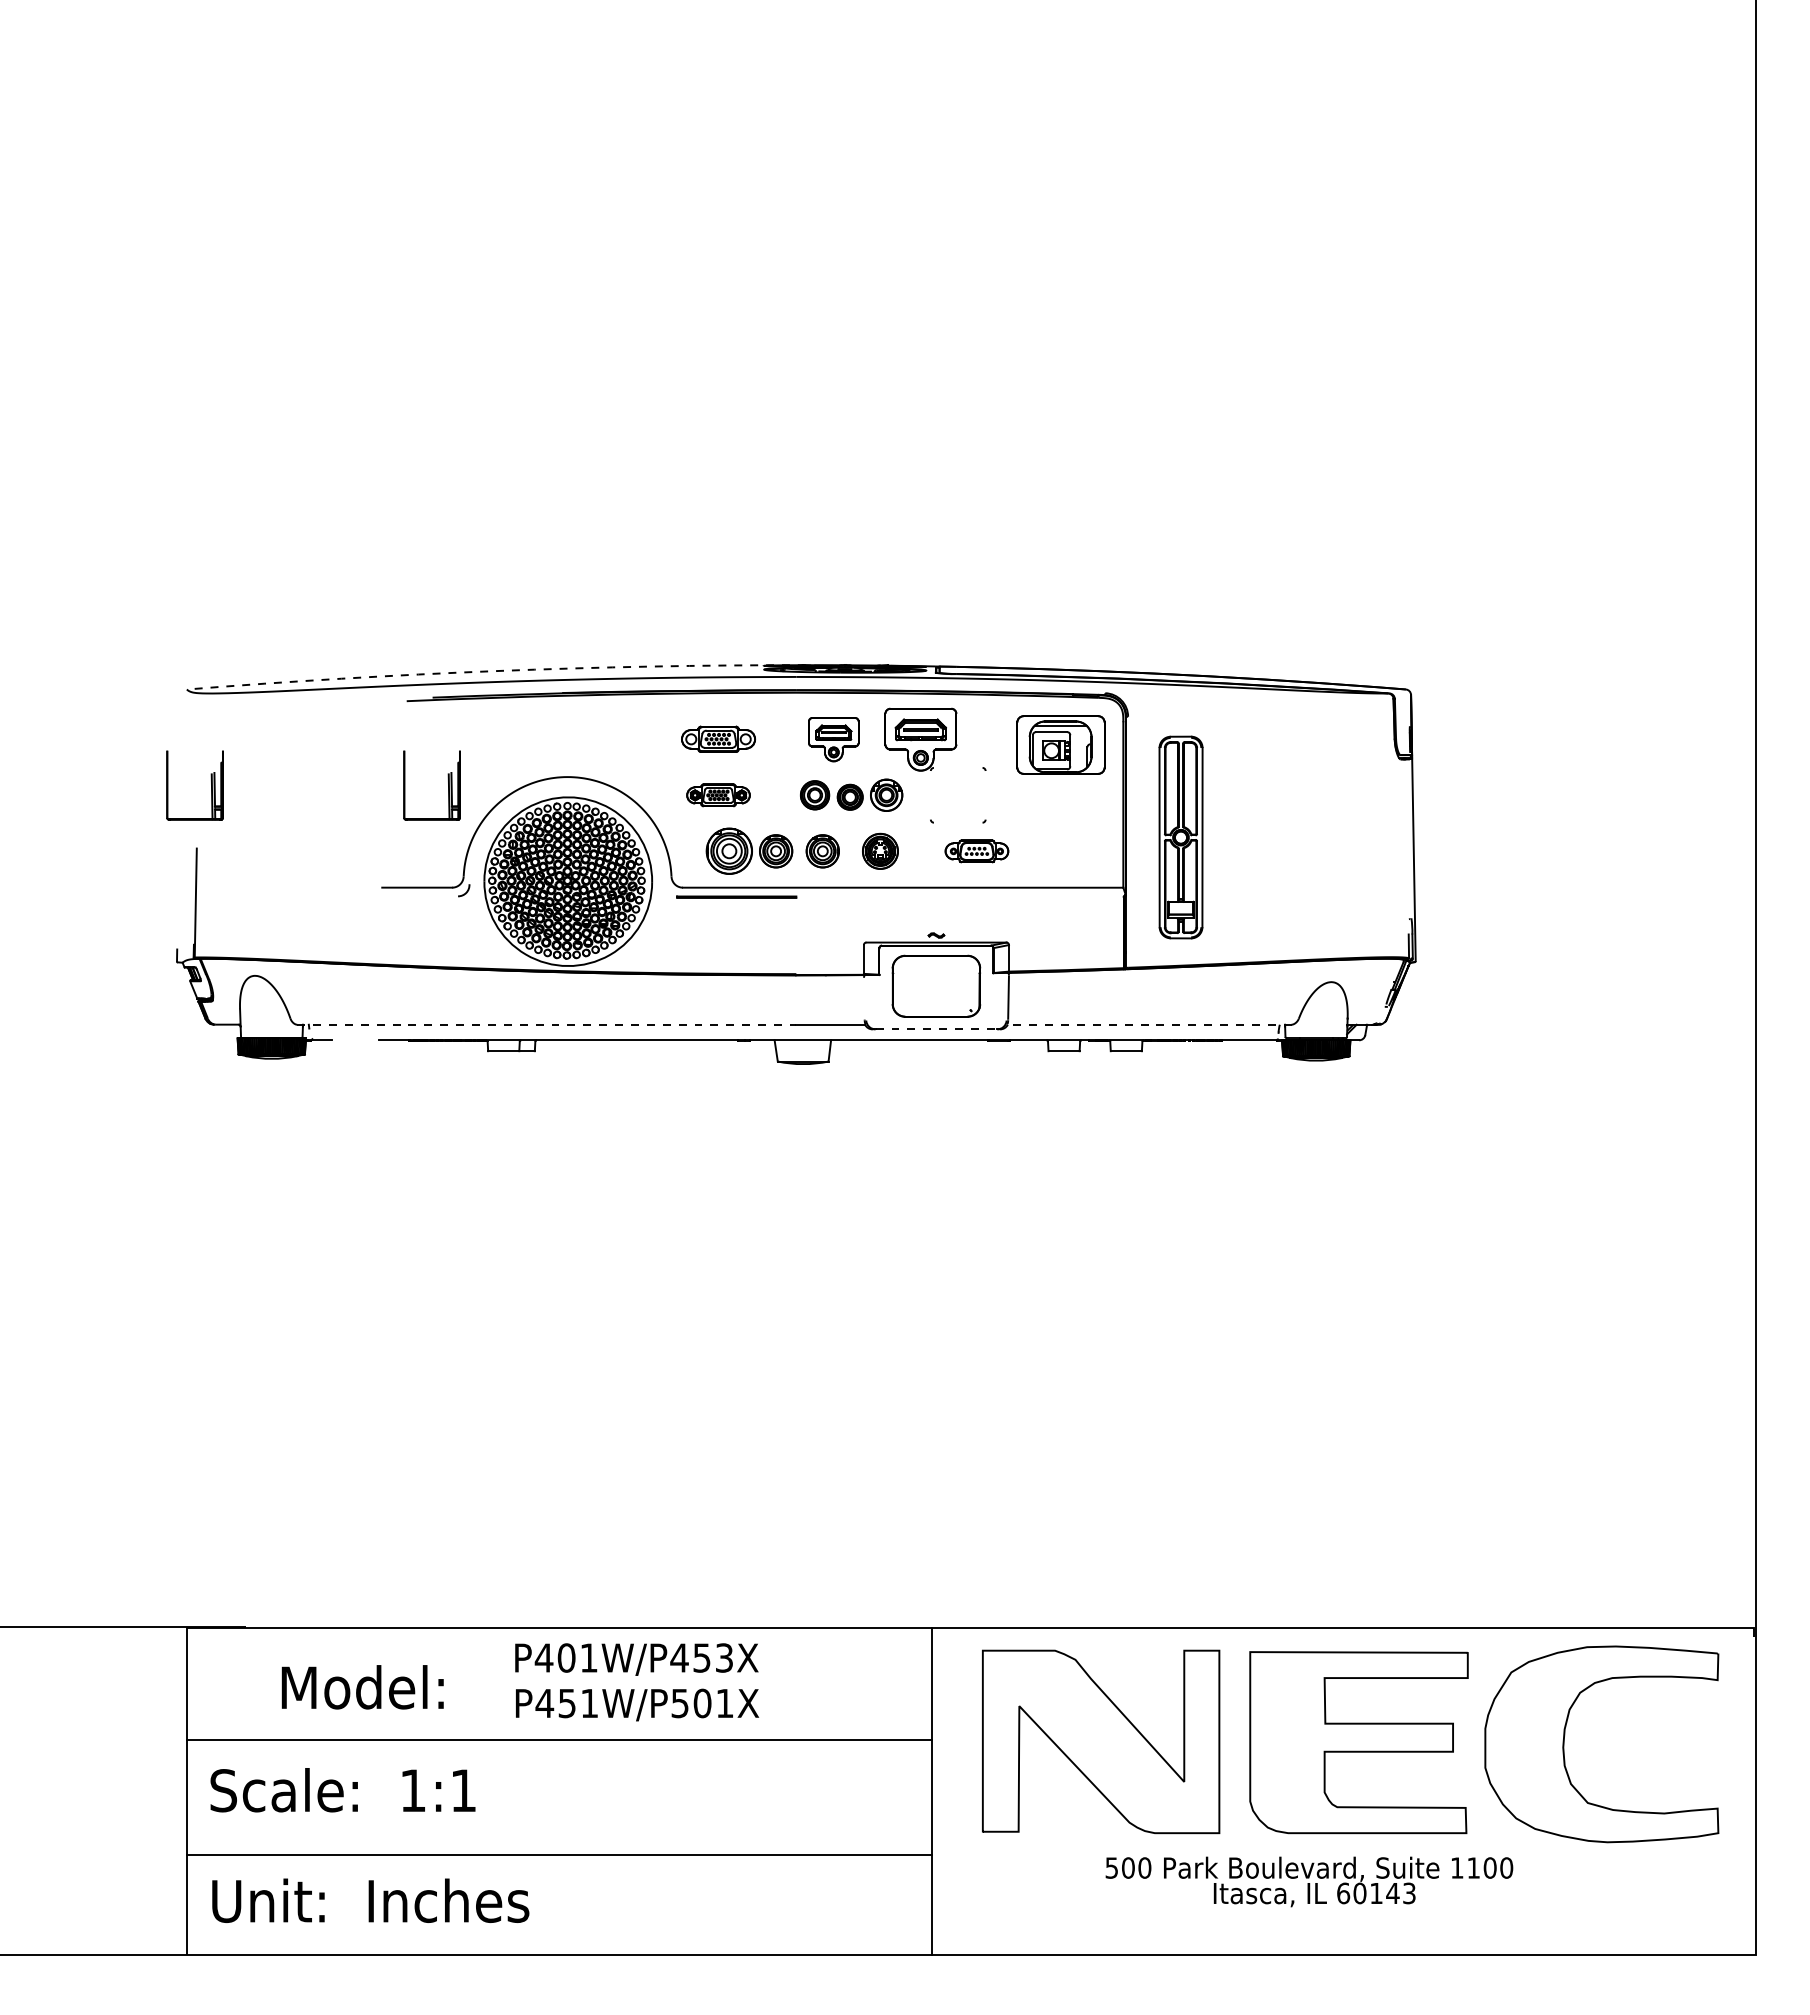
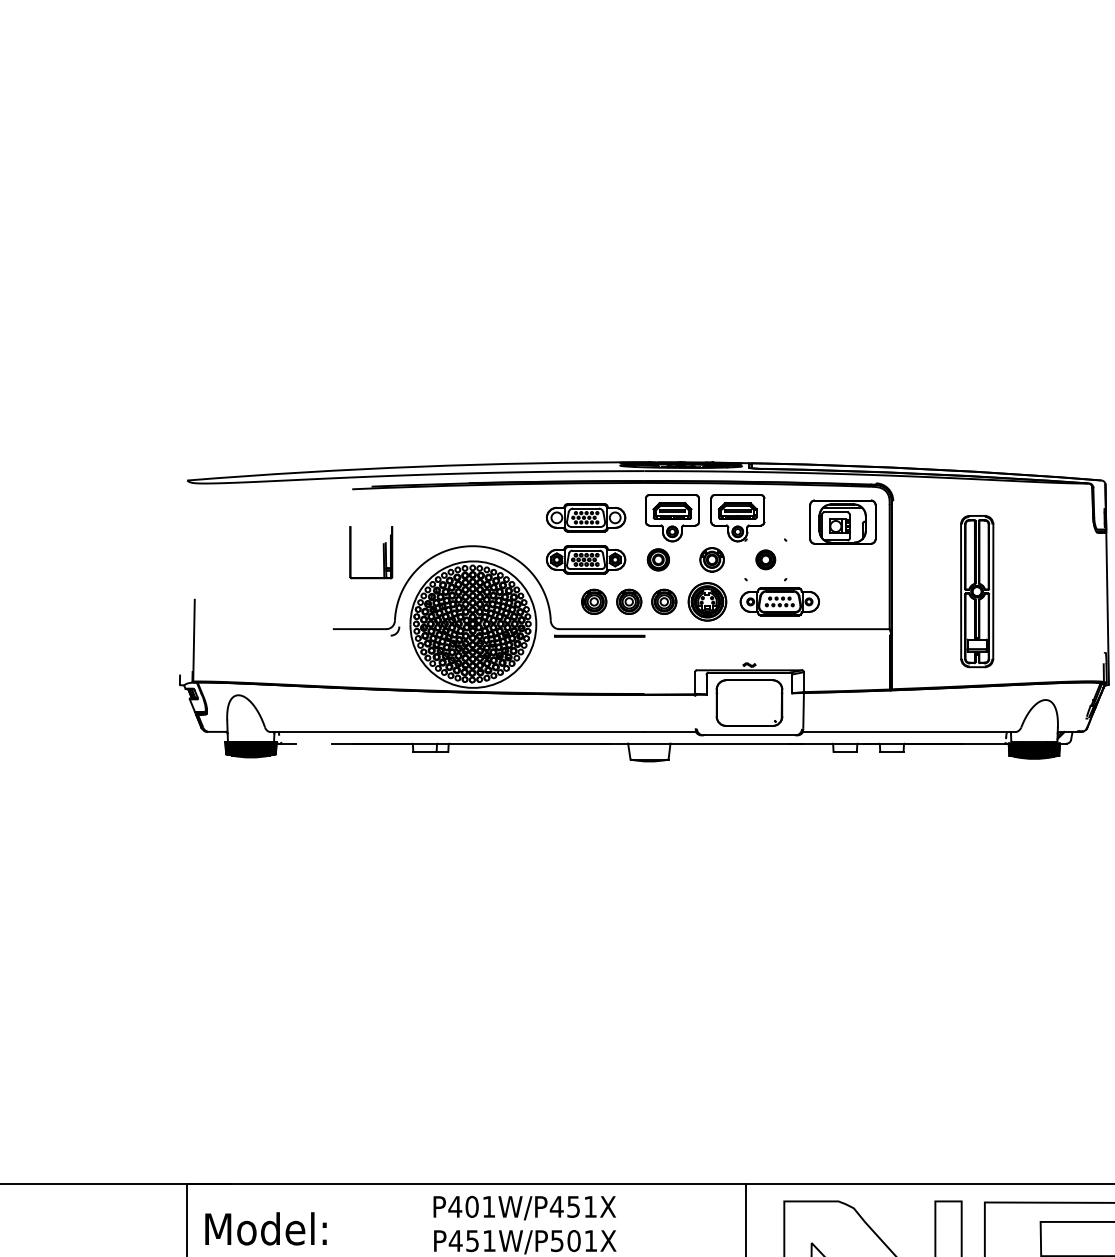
arc: (496, 671) -> (419, 467), dashed -> solid
part: (718, 739) -> (586, 518), size x1.43
part: (833, 739) -> (672, 518), size x1.43
part: (211, 785) -> (205, 552), removed
part: (718, 795) -> (586, 560), size x1.67
part: (849, 796) -> (765, 559), moved
part: (1180, 837) -> (976, 591), moved
part: (729, 851) -> (594, 602), size x0.71
part: (880, 851) -> (707, 602), size x1.43
part: (976, 851) -> (779, 602), size x1.67
line: (546, 1024) -> (457, 731), dashed -> solid
line: (1148, 1024) -> (908, 731), dashed -> solid
line: (936, 1029) -> (749, 735), dashed -> solid
text: (724, 1657) -> (590, 1206), P401W/P453X -> P401W/P451X
text: (362, 1687) -> (265, 1229), moved

